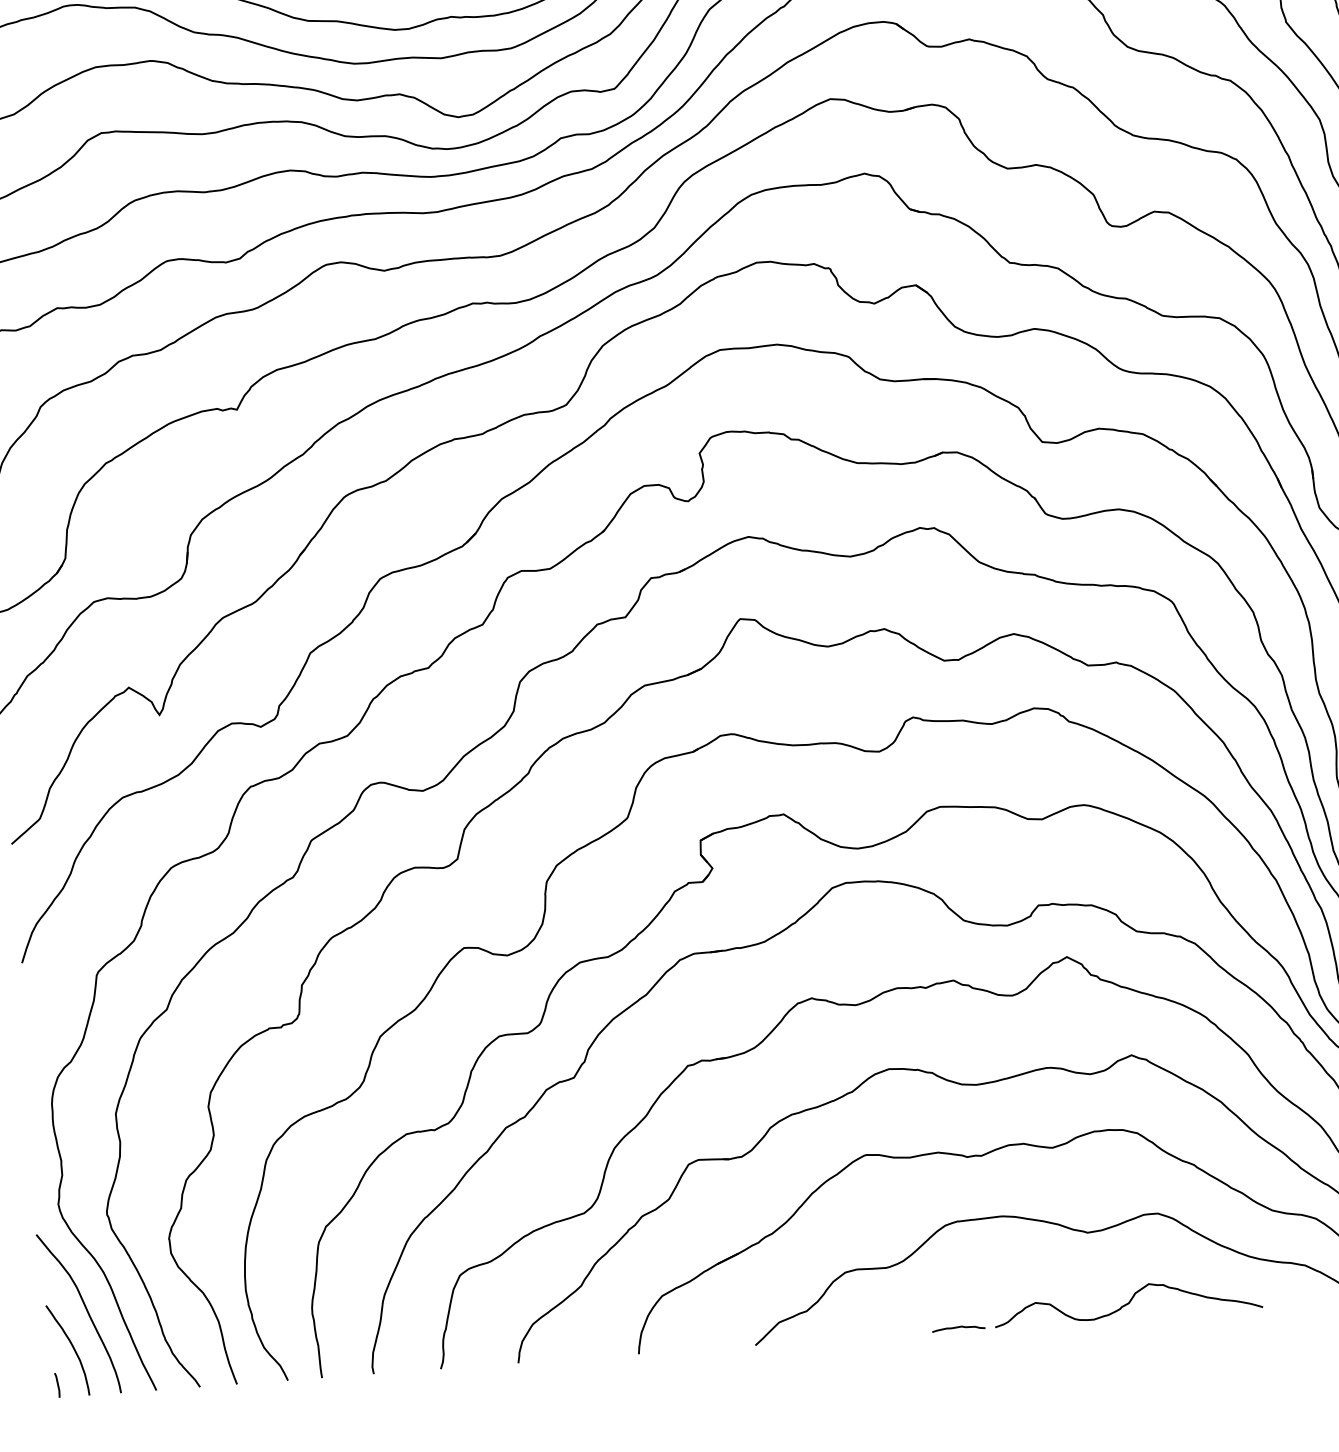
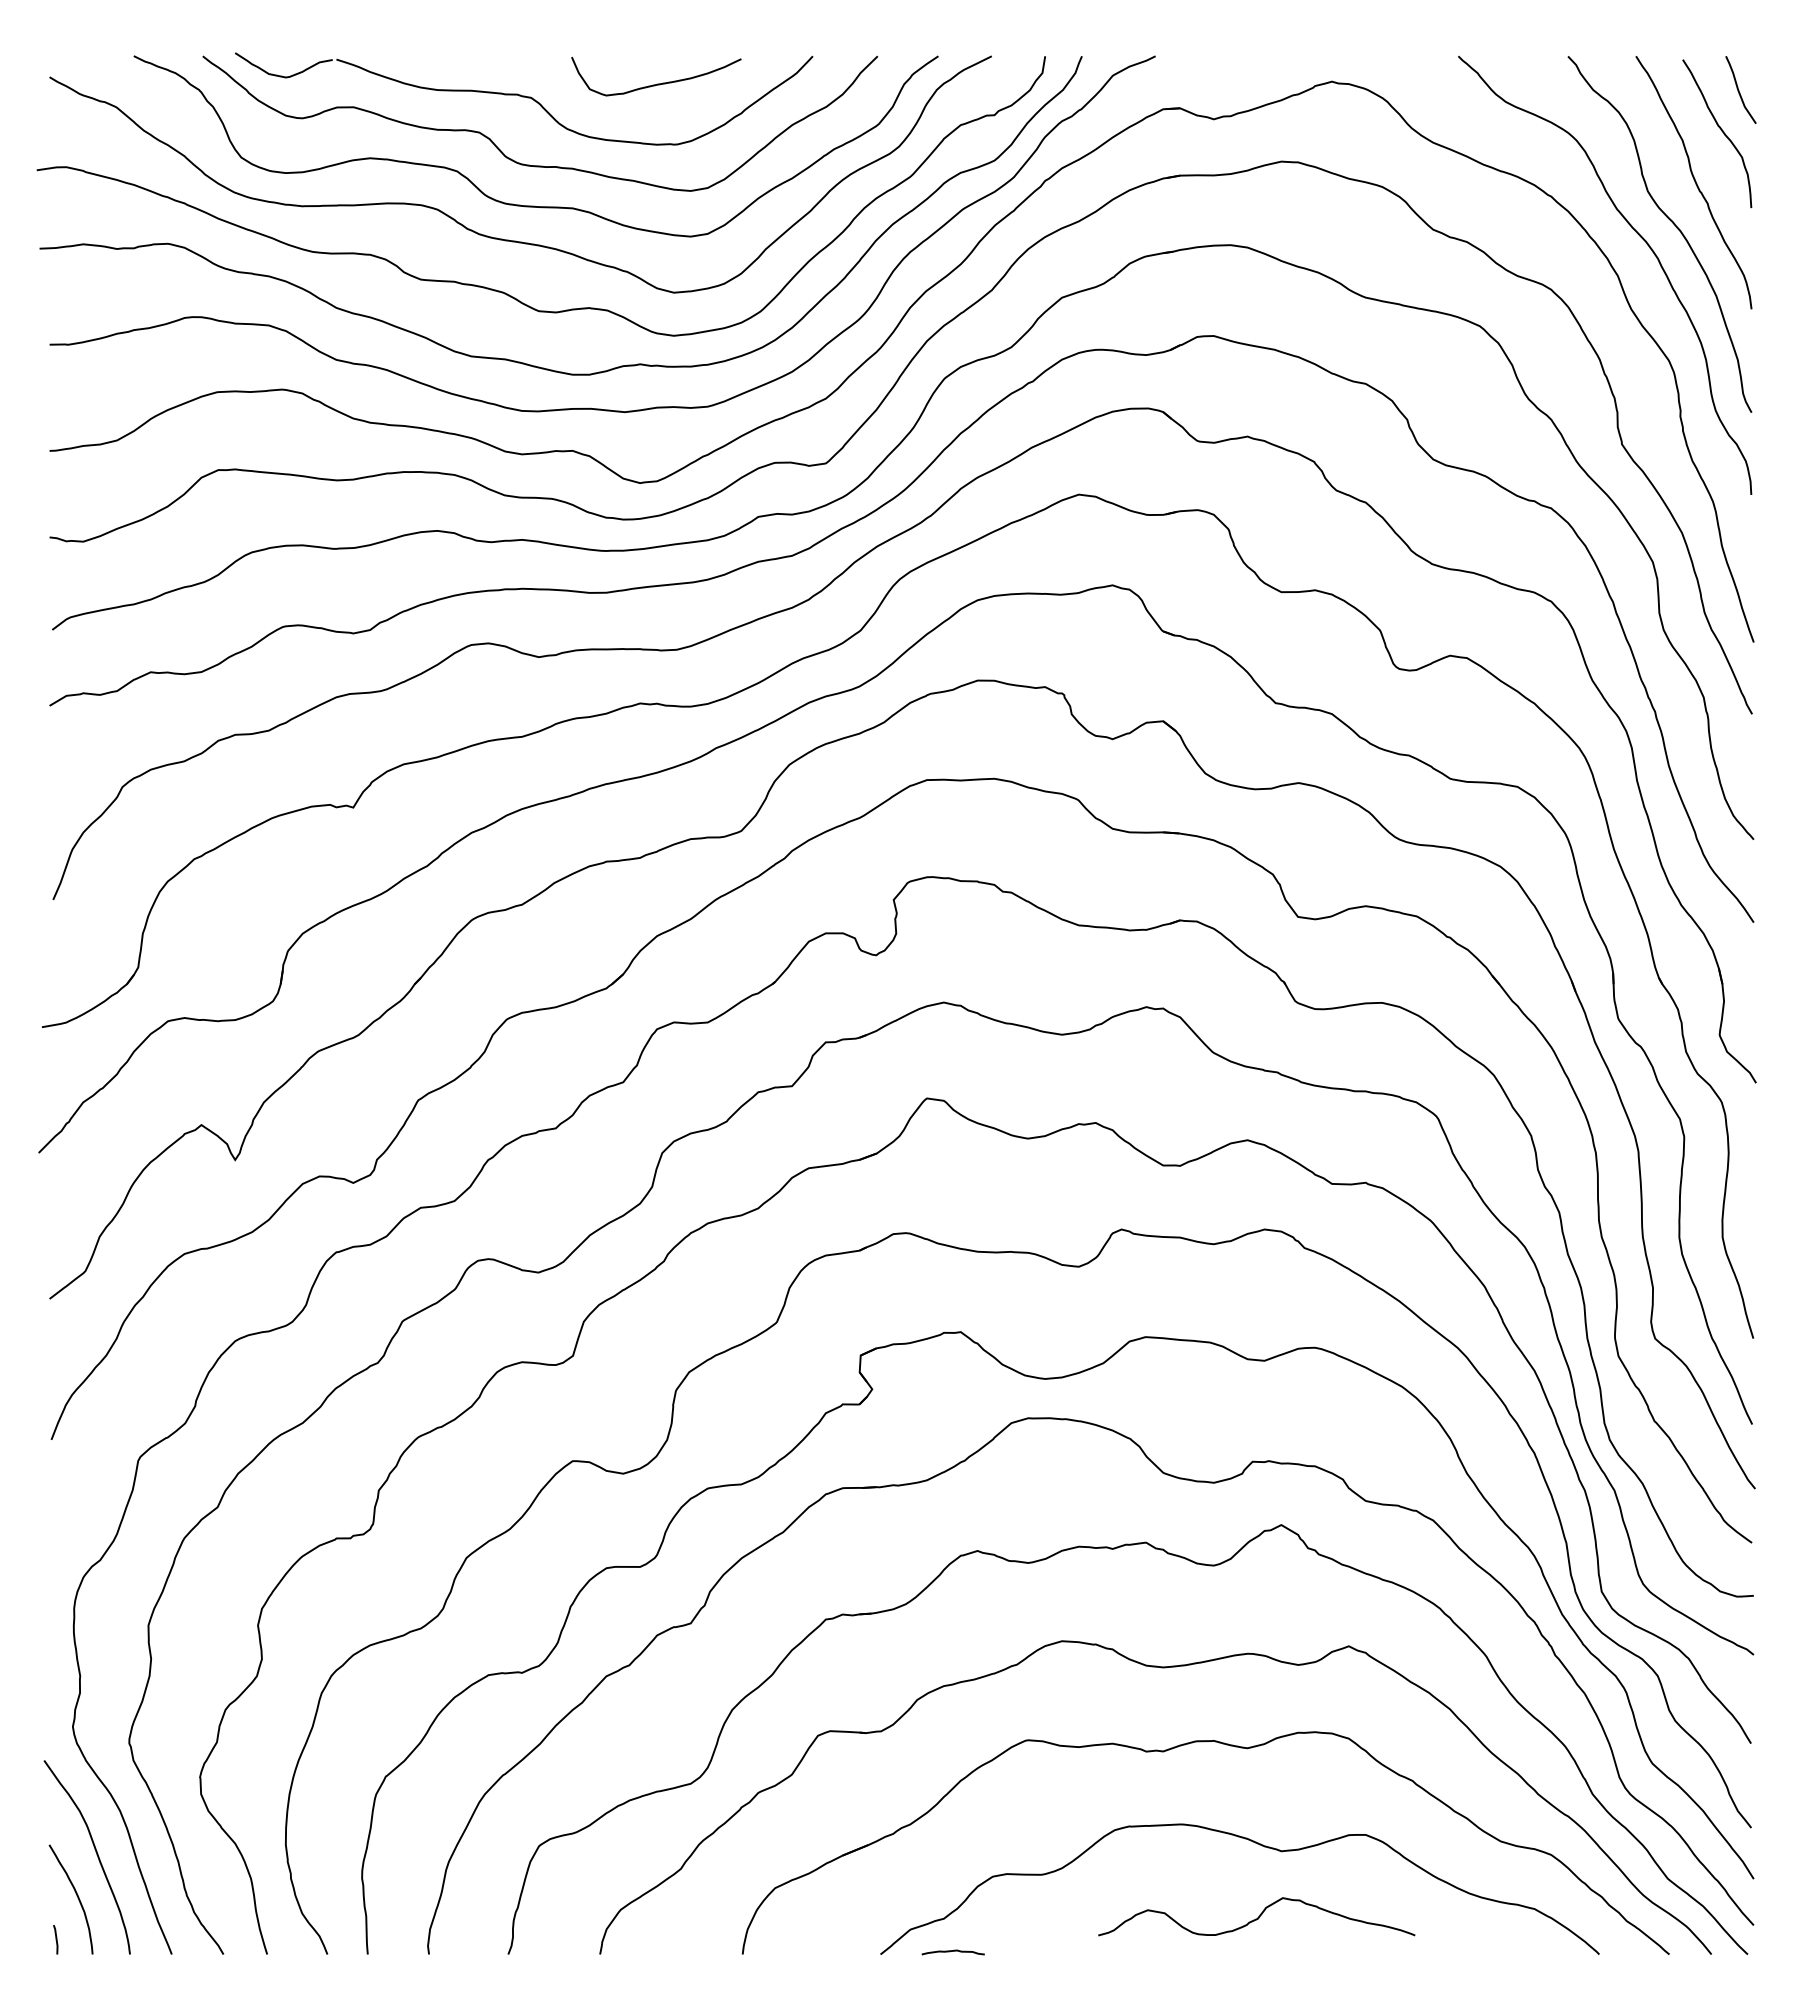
curve: (1128, 1302) -> (1257, 1917), moved
curve: (958, 1327) -> (952, 1951), moved

